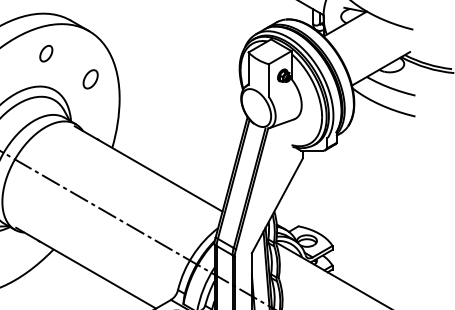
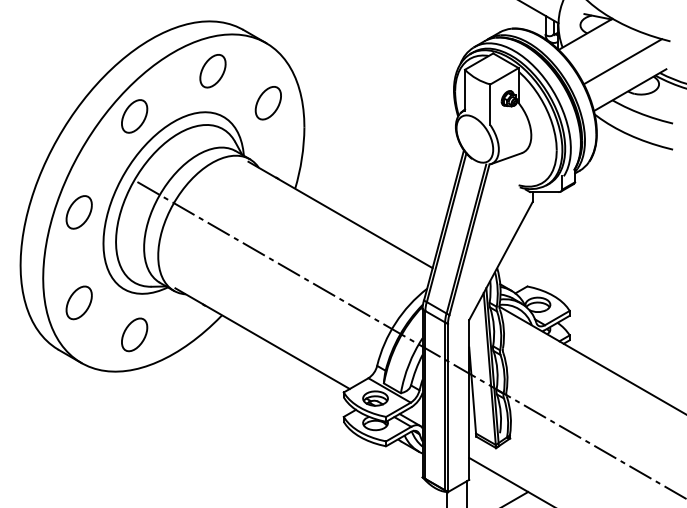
line: (374, 45) -> (622, 61), added
part: (45, 53) -> (212, 71), size x1.67
part: (90, 79) -> (267, 103), size x1.43

